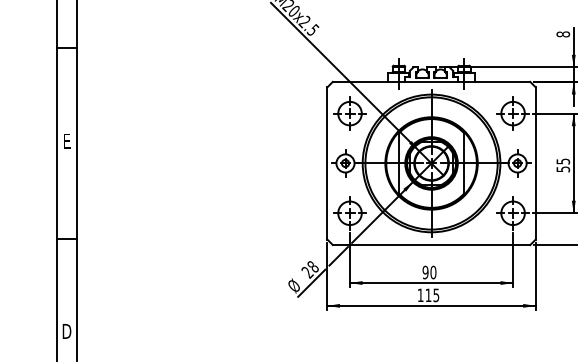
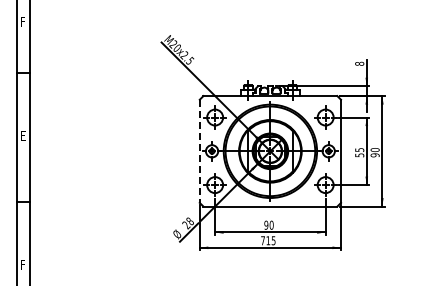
line: (326, 163) -> (199, 151), solid -> dashed
text: (419, 295) -> (262, 240), 115 -> 715
text: (67, 331) -> (23, 265), D -> F

